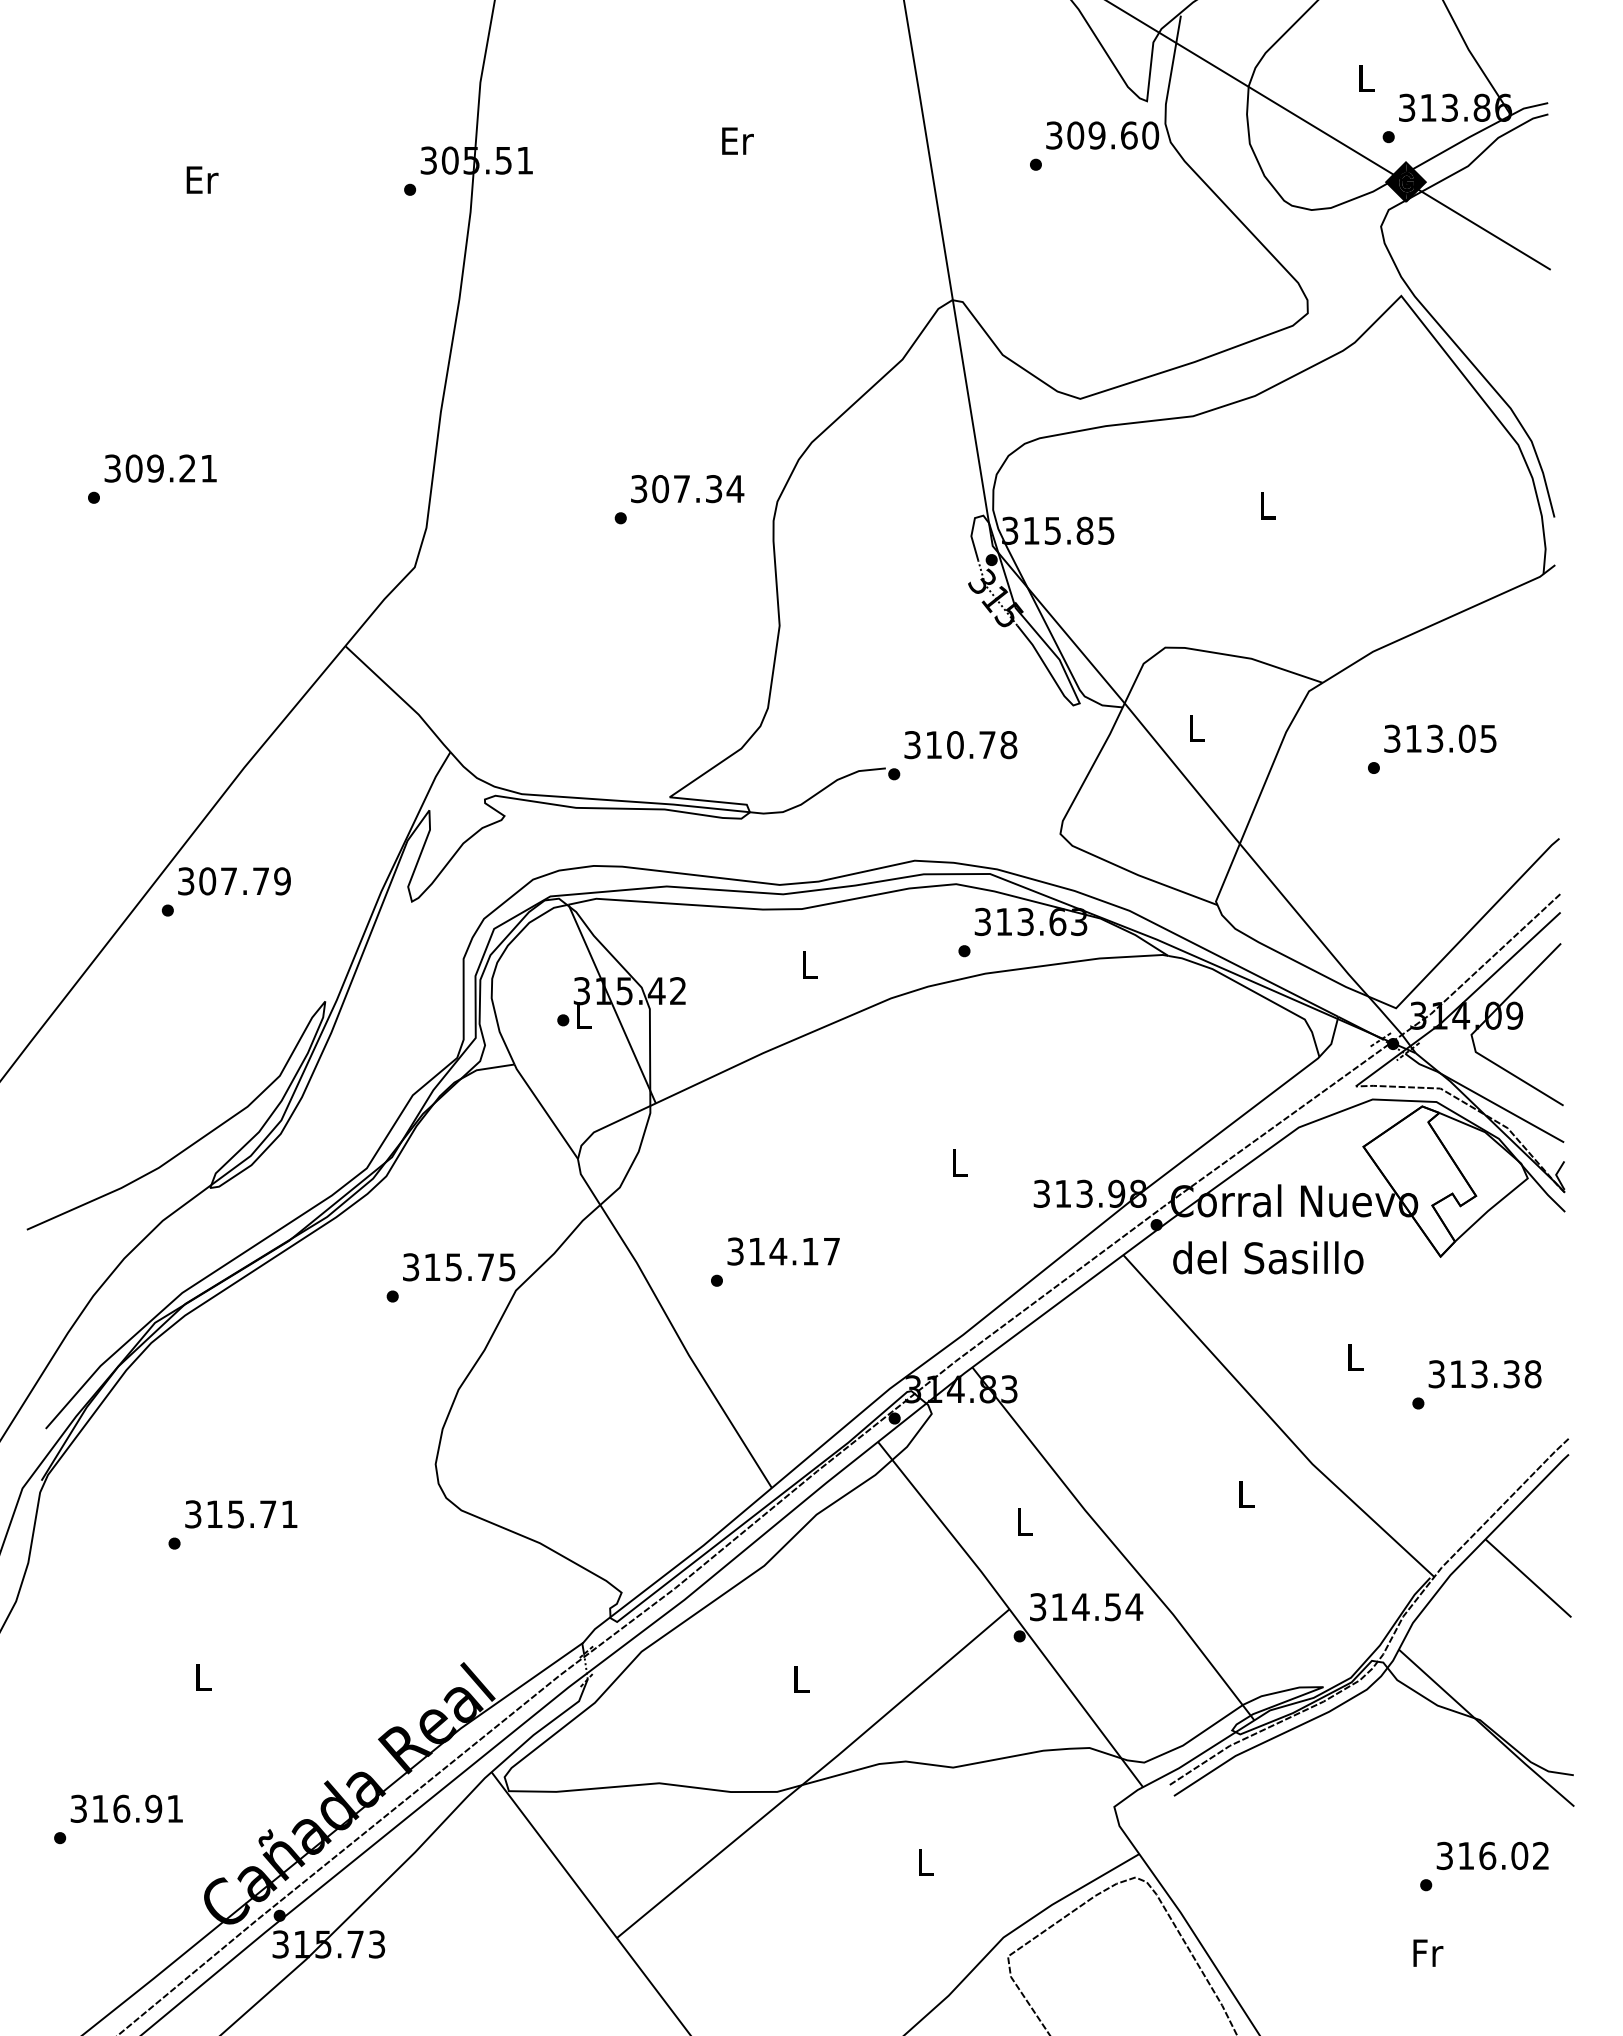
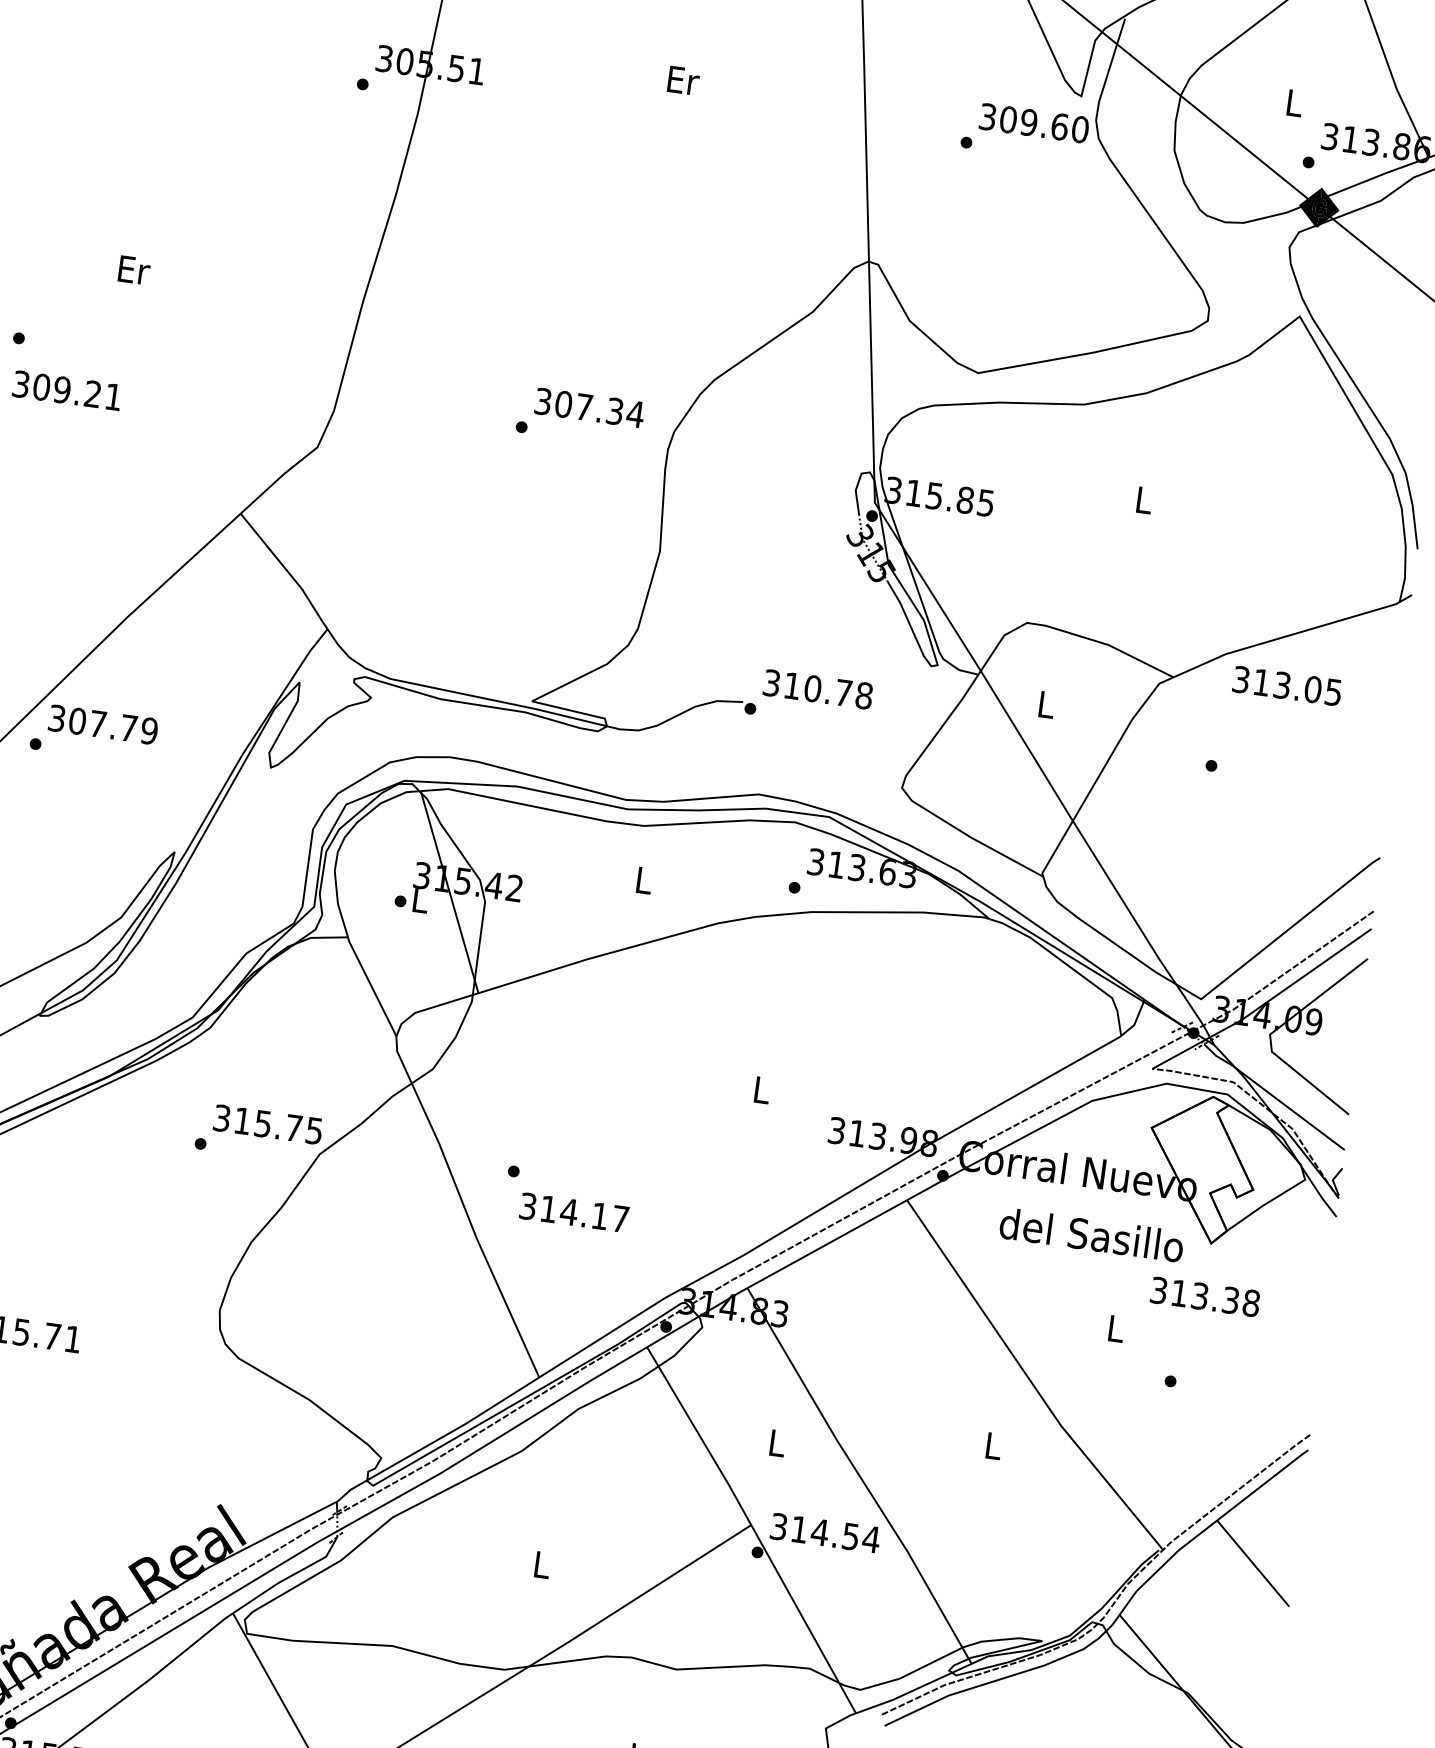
text: (202, 179) -> (134, 269), moved
text: (160, 468) -> (67, 390), moved
text: (1440, 738) -> (1287, 685), moved
text: (783, 1251) -> (574, 1212), moved
text: (1268, 1257) -> (1092, 1234), moved
text: (1484, 1374) -> (1204, 1297), moved

